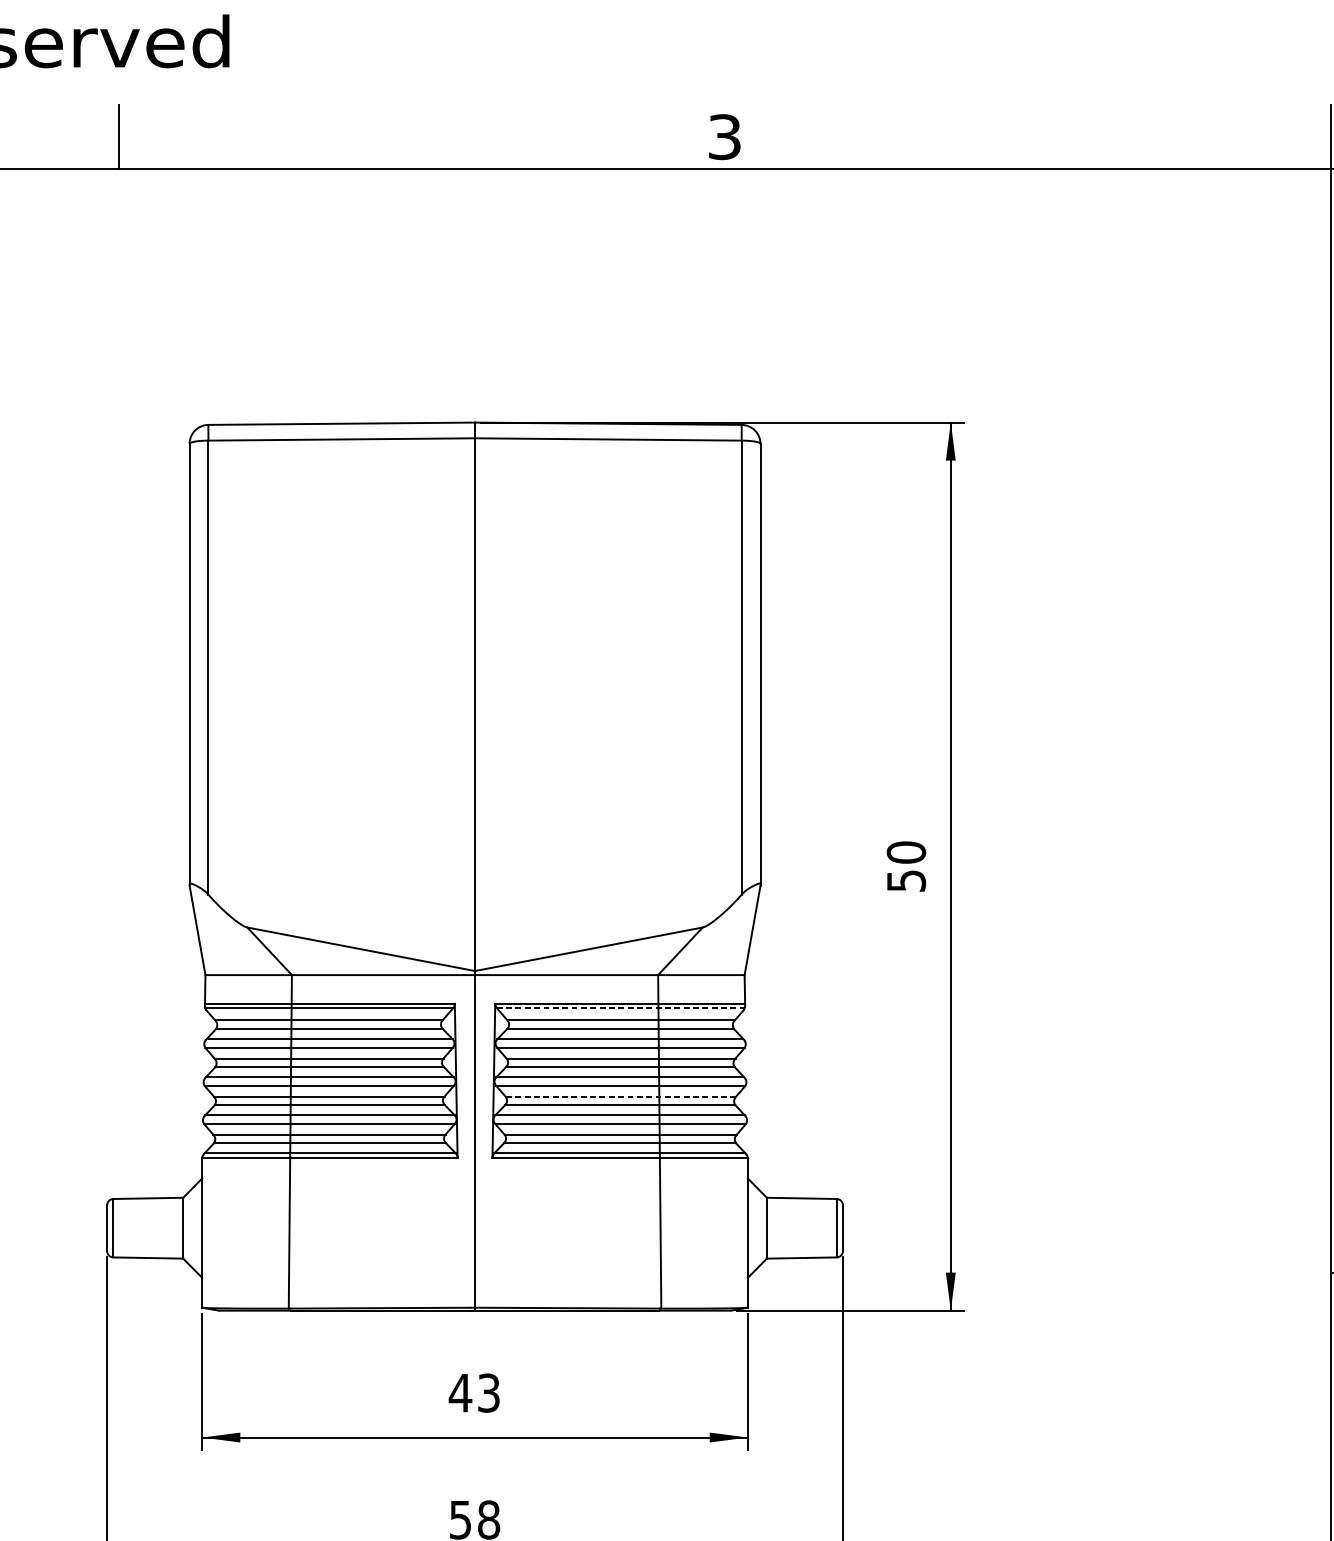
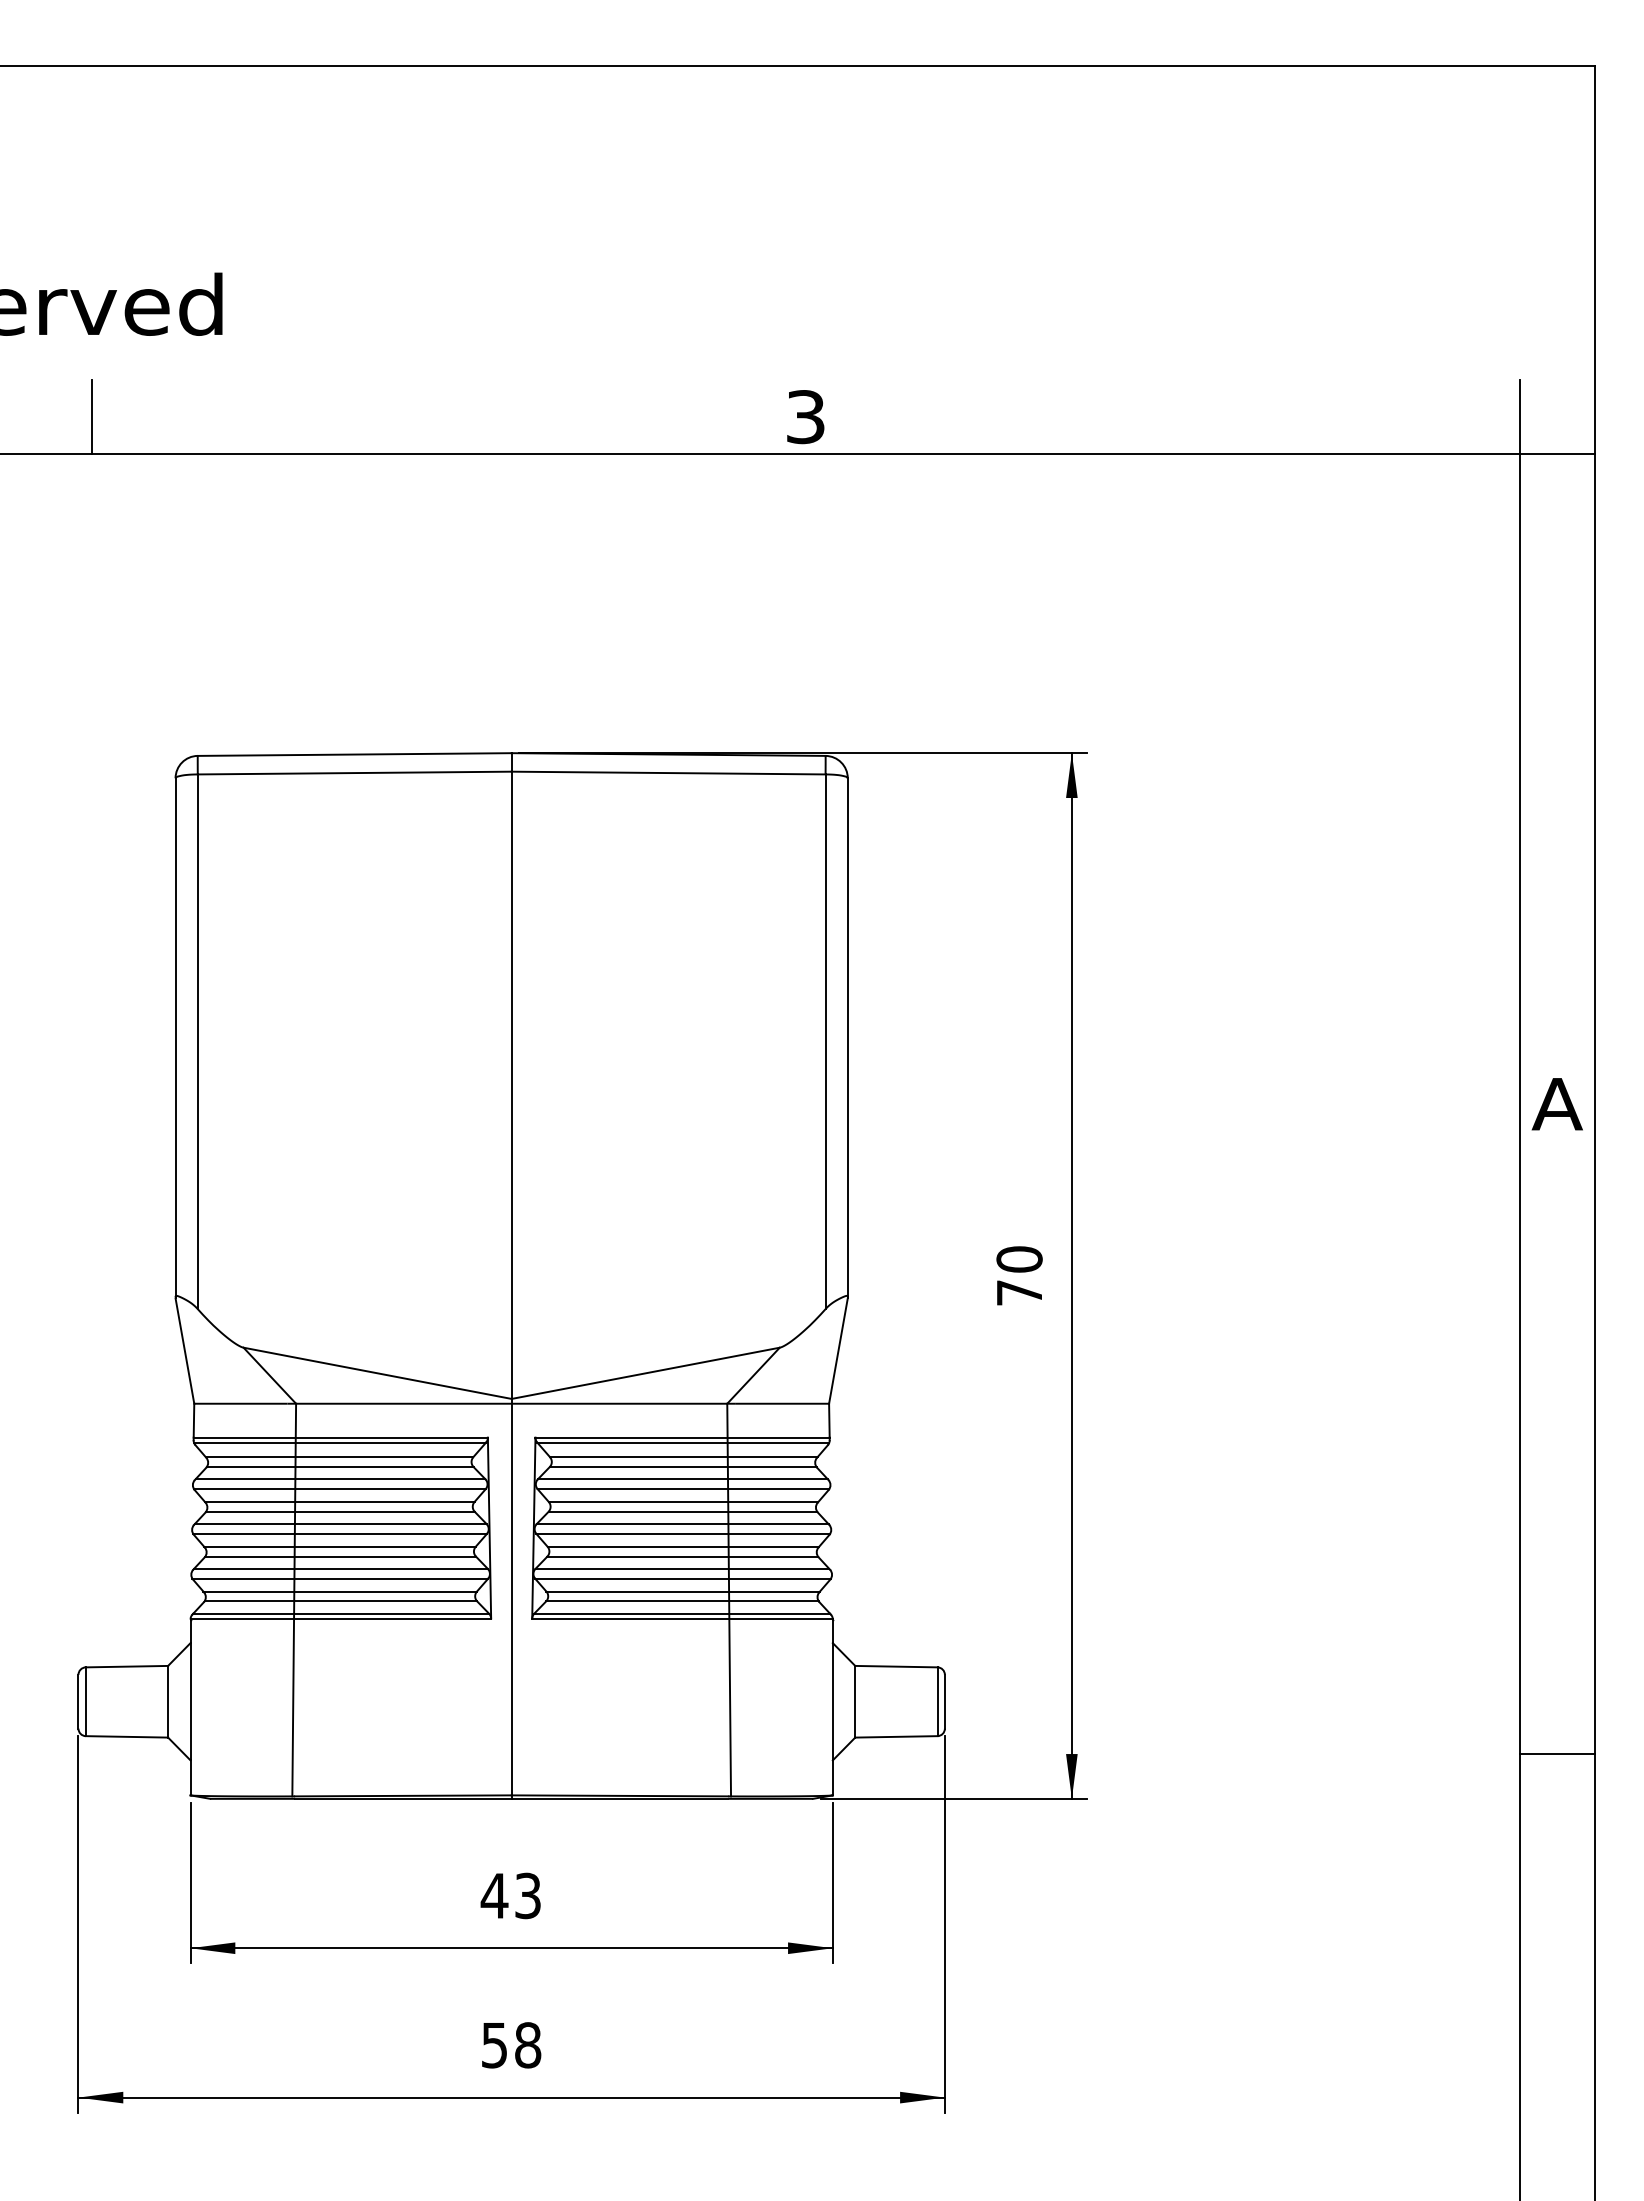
text: (906, 880) -> (1019, 1292), 50 -> 70
line: (620, 1008) -> (683, 1442), dashed -> solid
line: (620, 1096) -> (683, 1546), dashed -> solid

